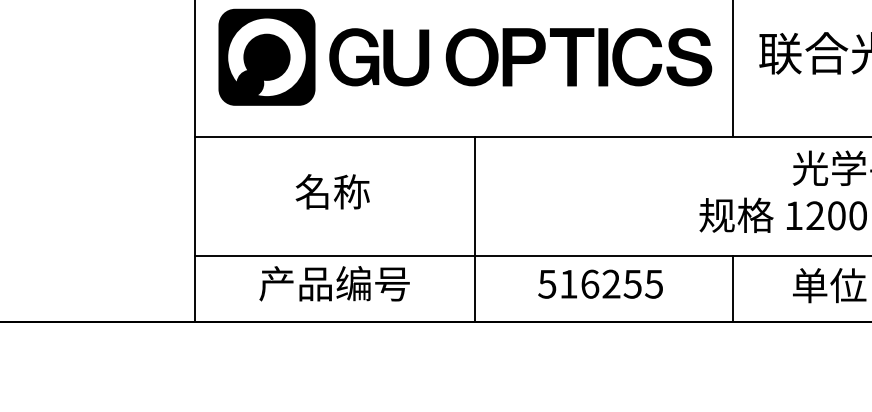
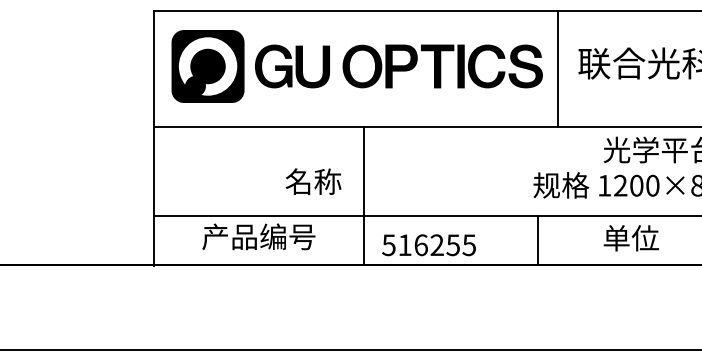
text: (332, 191) -> (313, 181), moved
text: (599, 284) -> (428, 245), moved
line: (732, 288) -> (538, 240), moved

